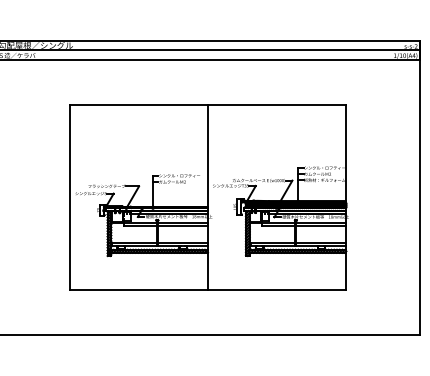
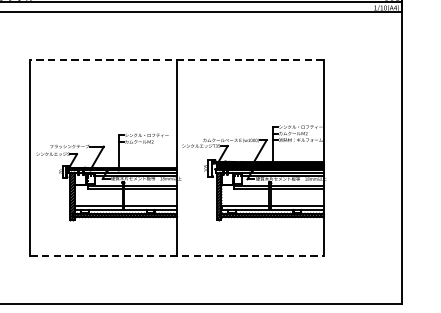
line: (207, 104) -> (176, 59), solid -> dashed
line: (208, 289) -> (177, 255), solid -> dashed

